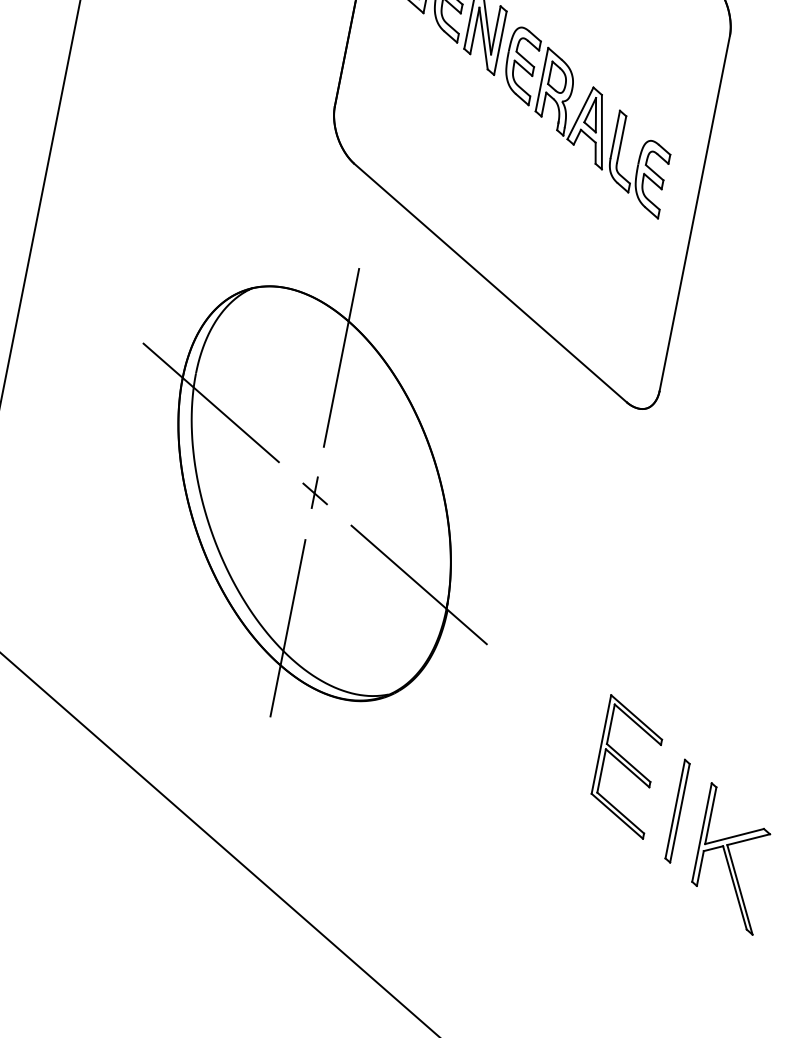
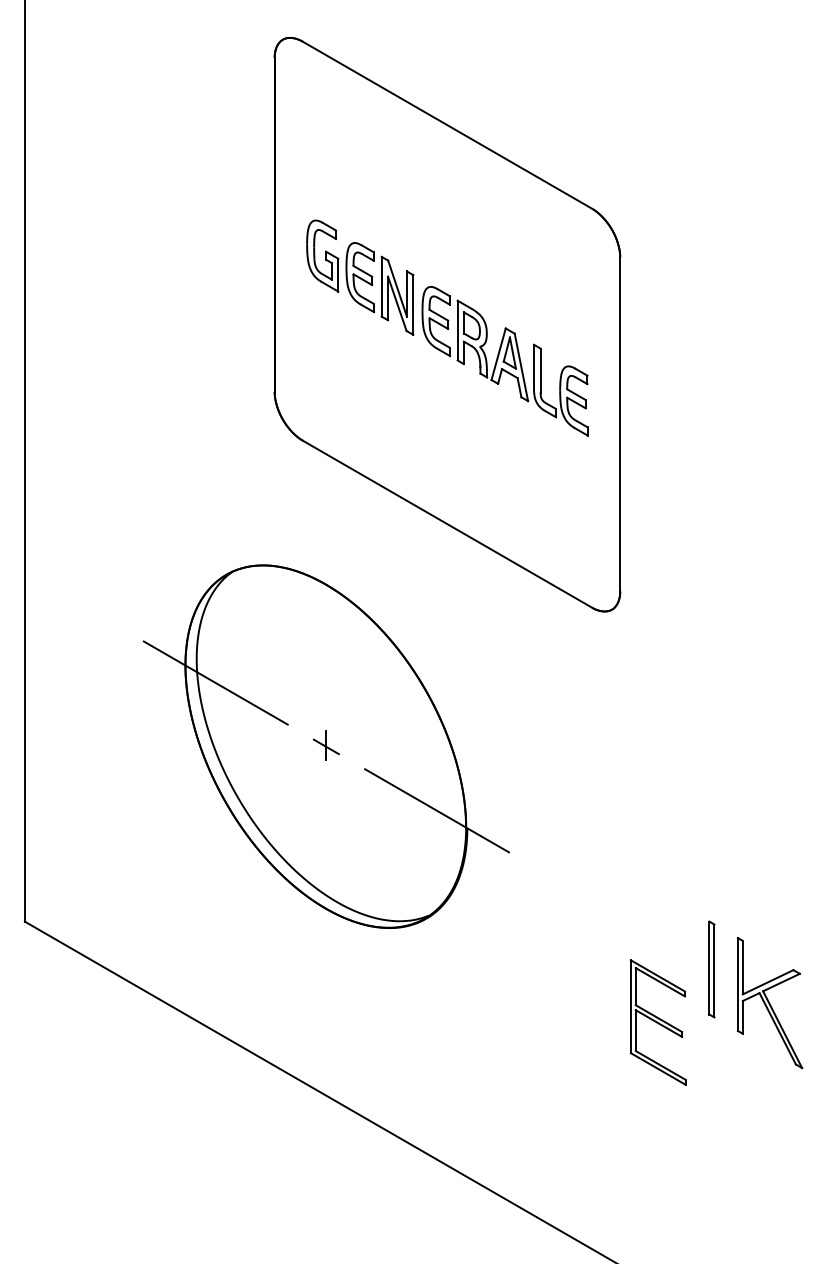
line: (341, 357) -> (325, 618), removed
line: (287, 628) -> (325, 873), removed
part: (626, 766) -> (657, 1022), moved

